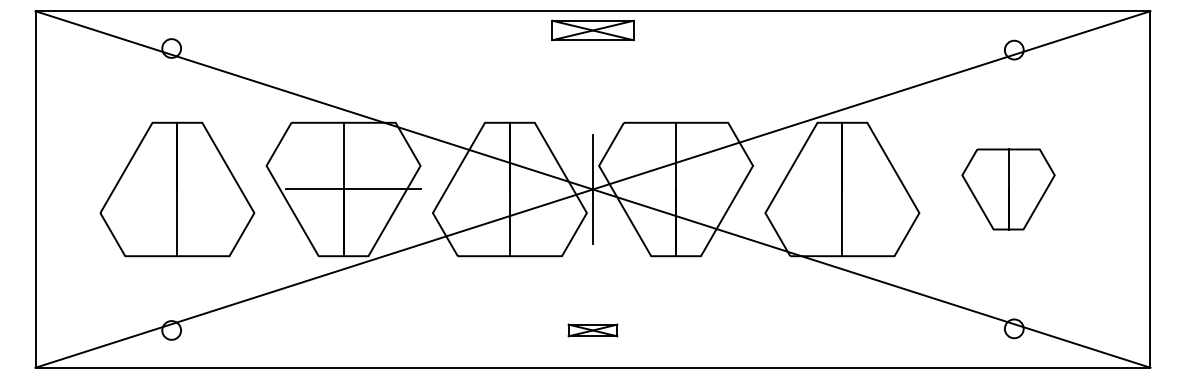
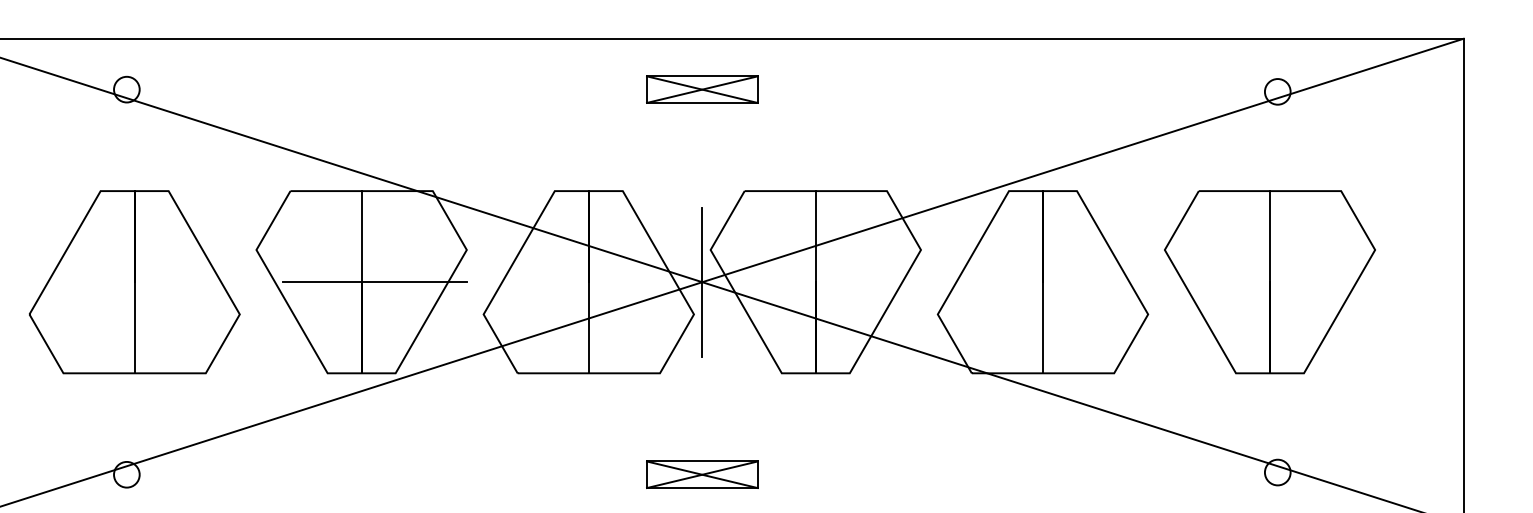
part: (592, 30) -> (701, 89), moved
part: (1008, 189) -> (1269, 282), size x1.67
part: (592, 330) -> (701, 474), size x1.67

